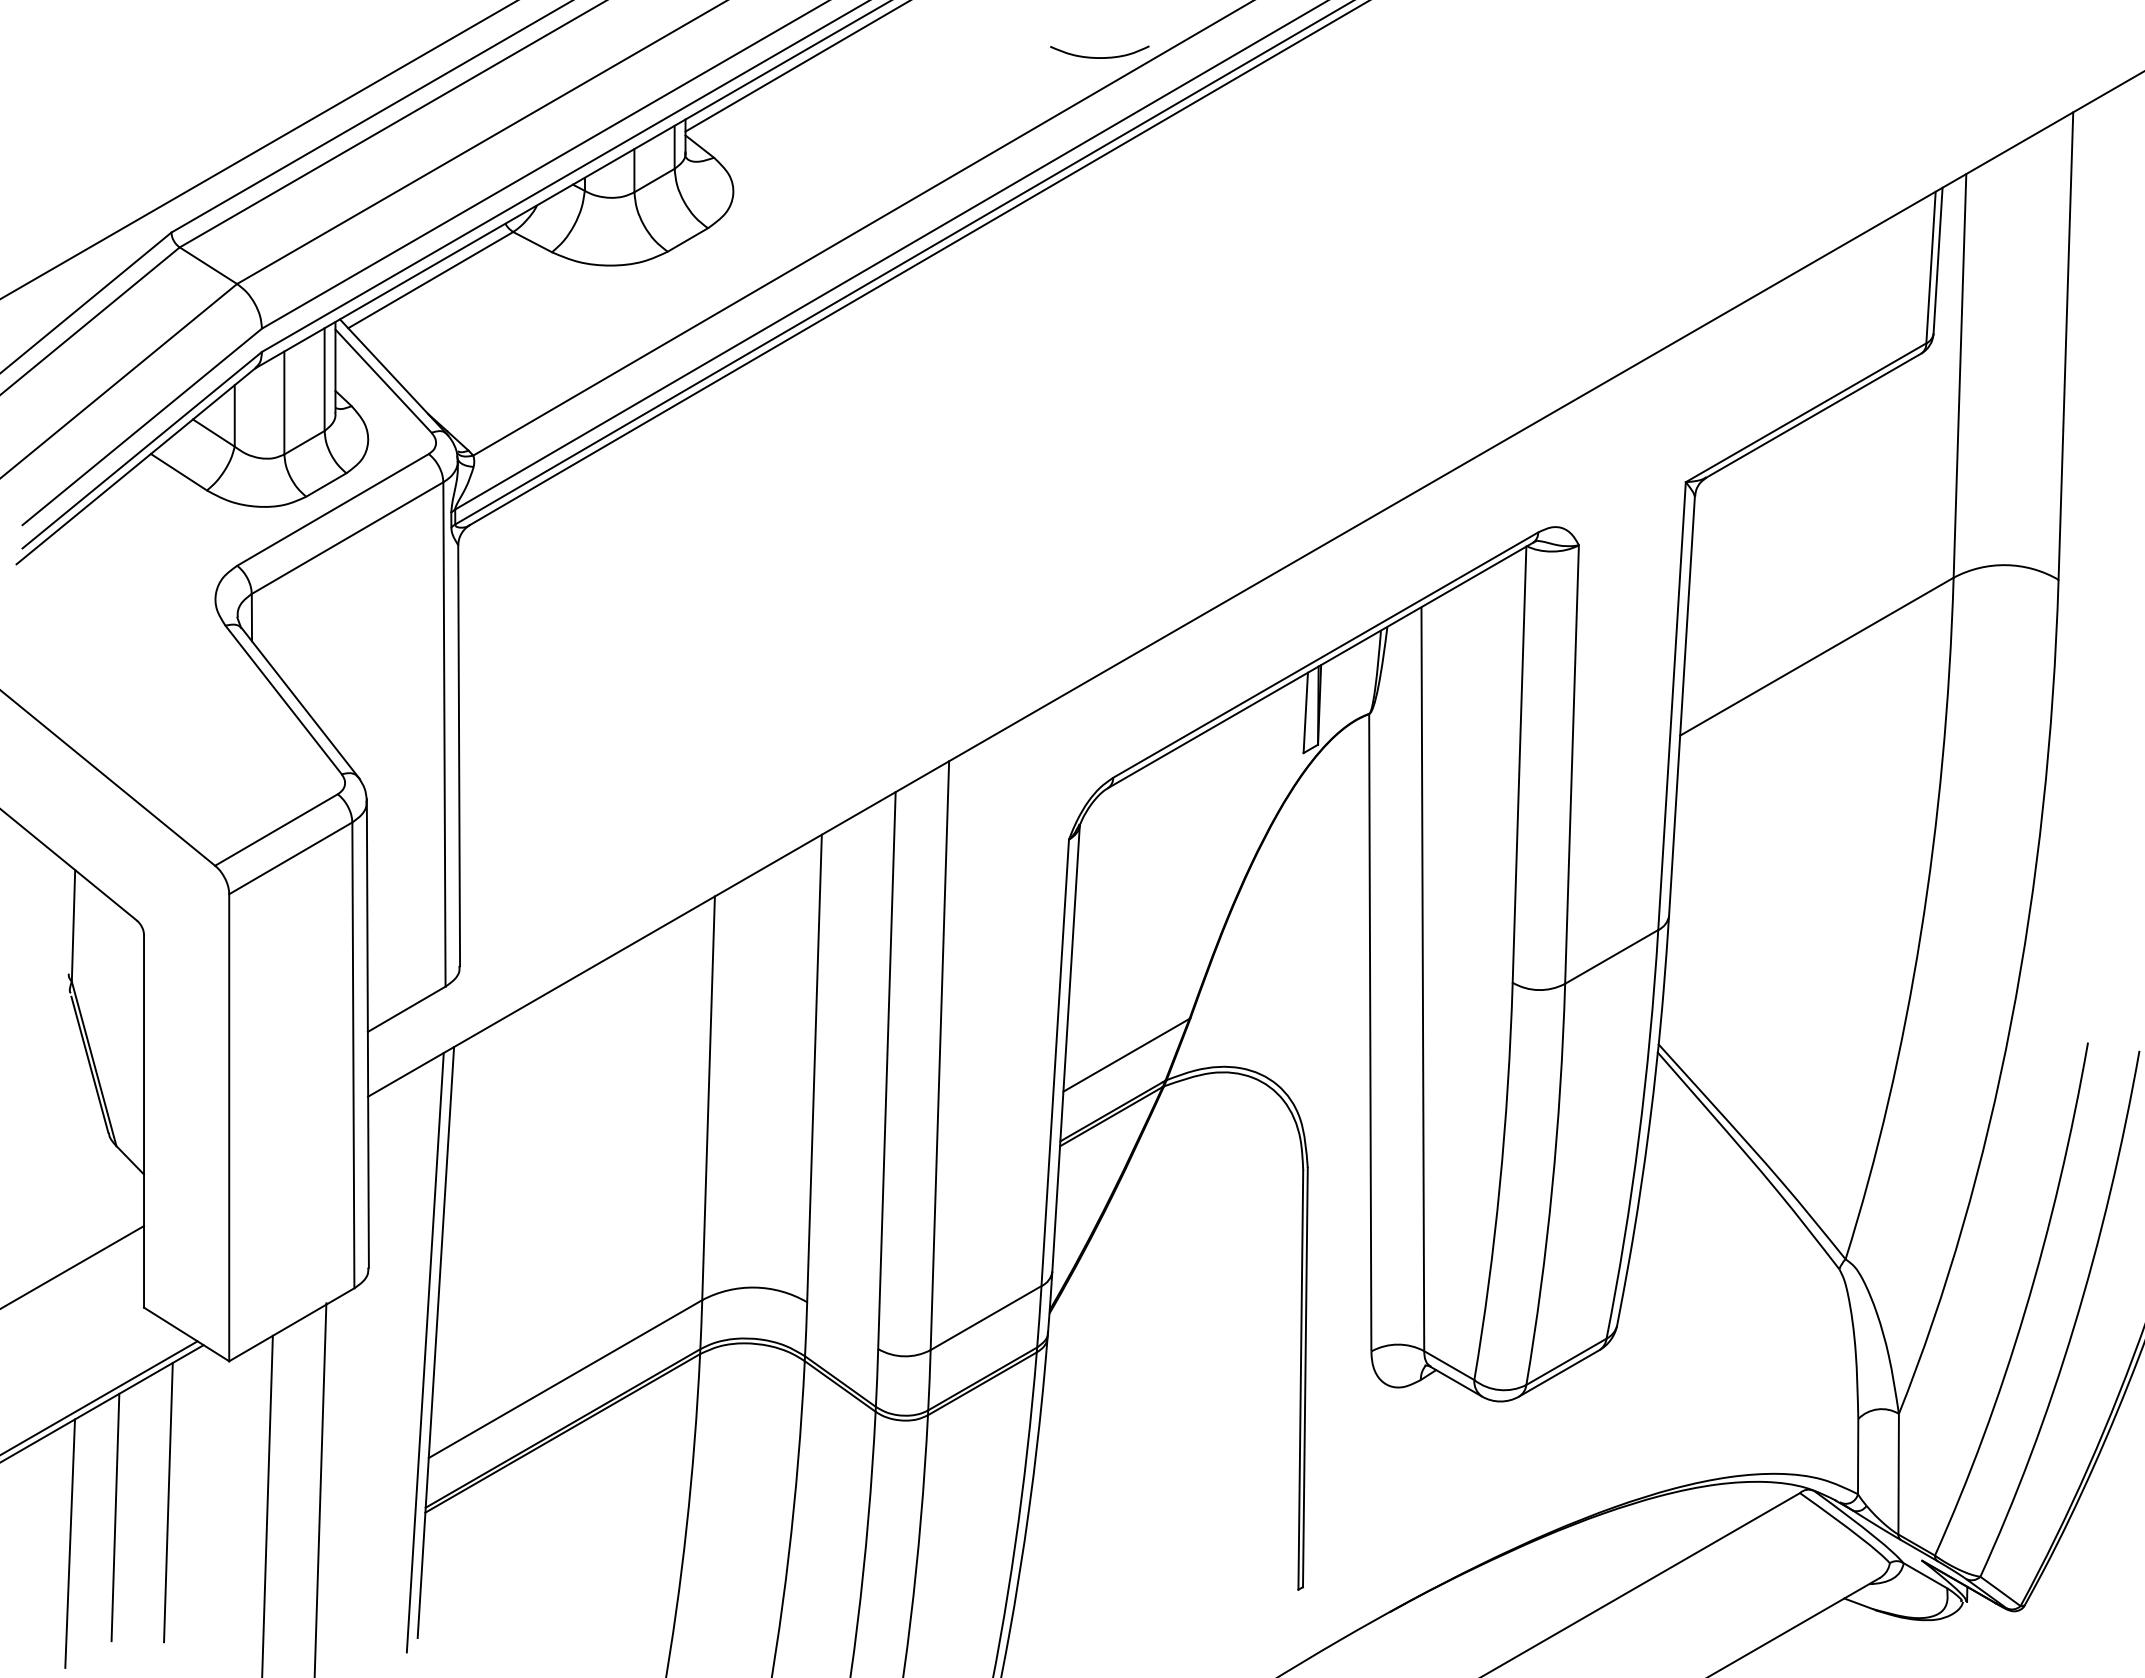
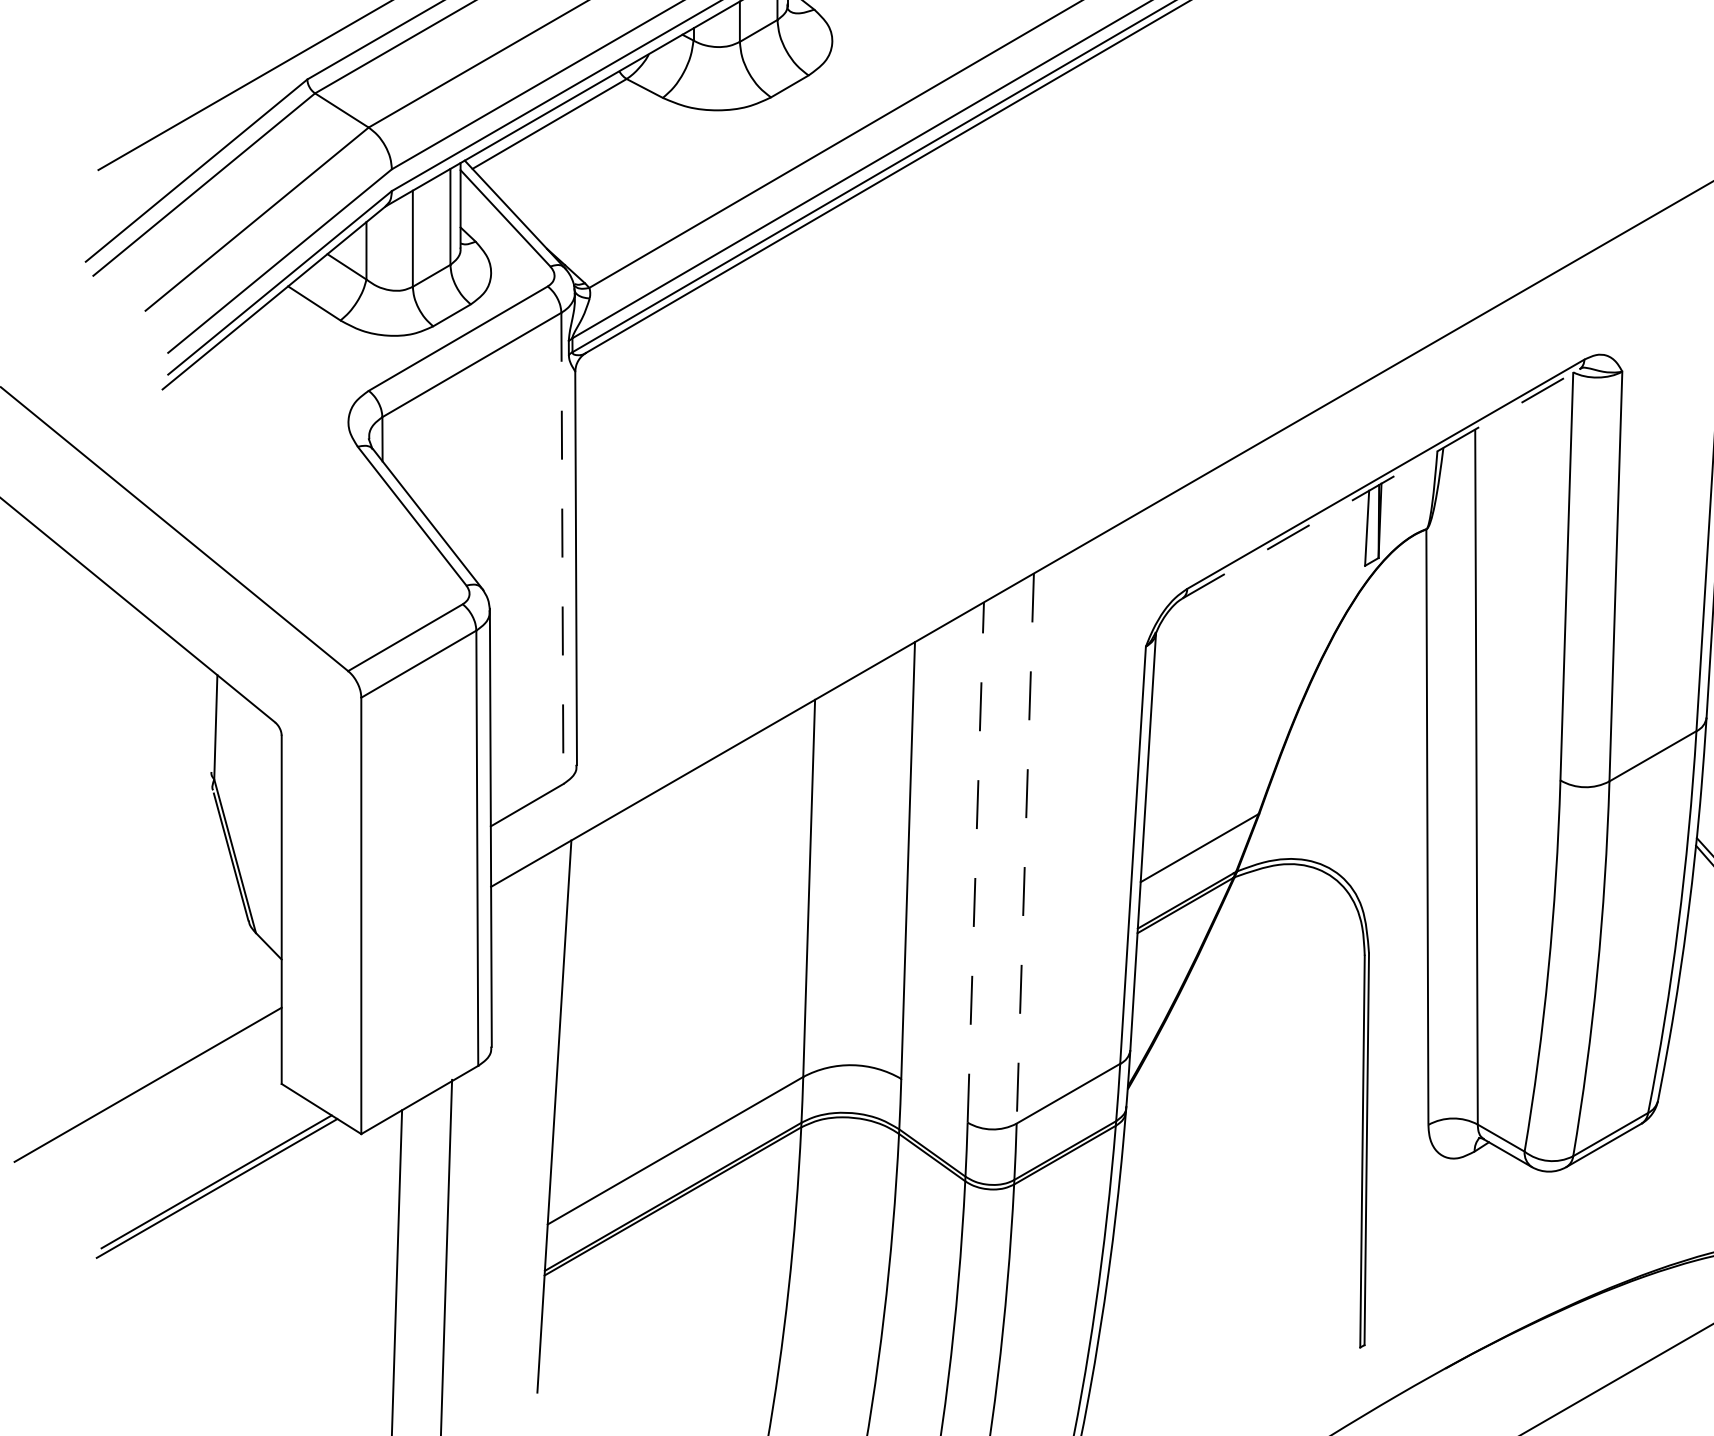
line: (1321, 665) -> (1381, 484), solid -> dashed
line: (444, 734) -> (562, 548), solid -> dashed
line: (939, 1055) -> (1024, 848), solid -> dashed
line: (886, 1070) -> (975, 862), solid -> dashed
line: (424, 1352) -> (543, 1125), removed
line: (168, 1502) -> (304, 1266), removed
line: (115, 1517) -> (255, 1280), removed
line: (70, 1543) -> (213, 1304), removed

